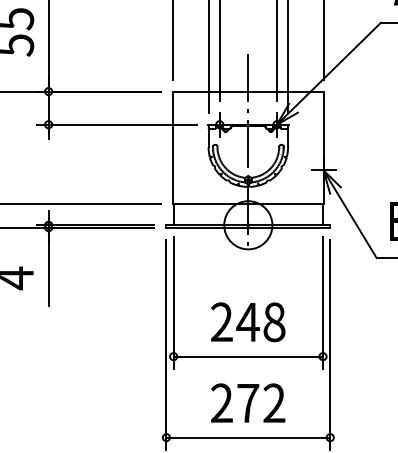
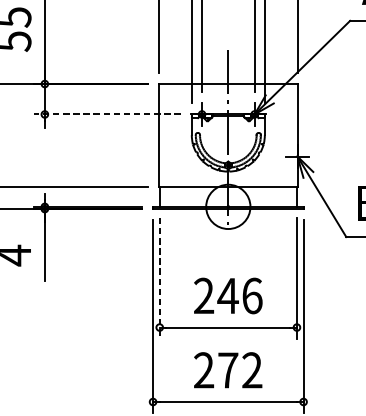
line: (116, 124) -> (107, 114), solid -> dashed
line: (173, 303) -> (159, 278), solid -> dashed
text: (274, 322) -> (252, 296), 248 -> 246

